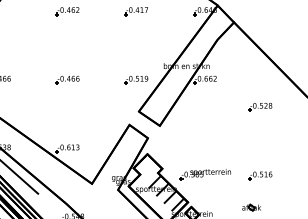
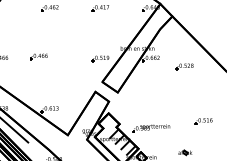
part: (67, 79) -> (38, 56), moved
part: (259, 106) -> (184, 66), moved
part: (259, 176) -> (203, 121), moved

